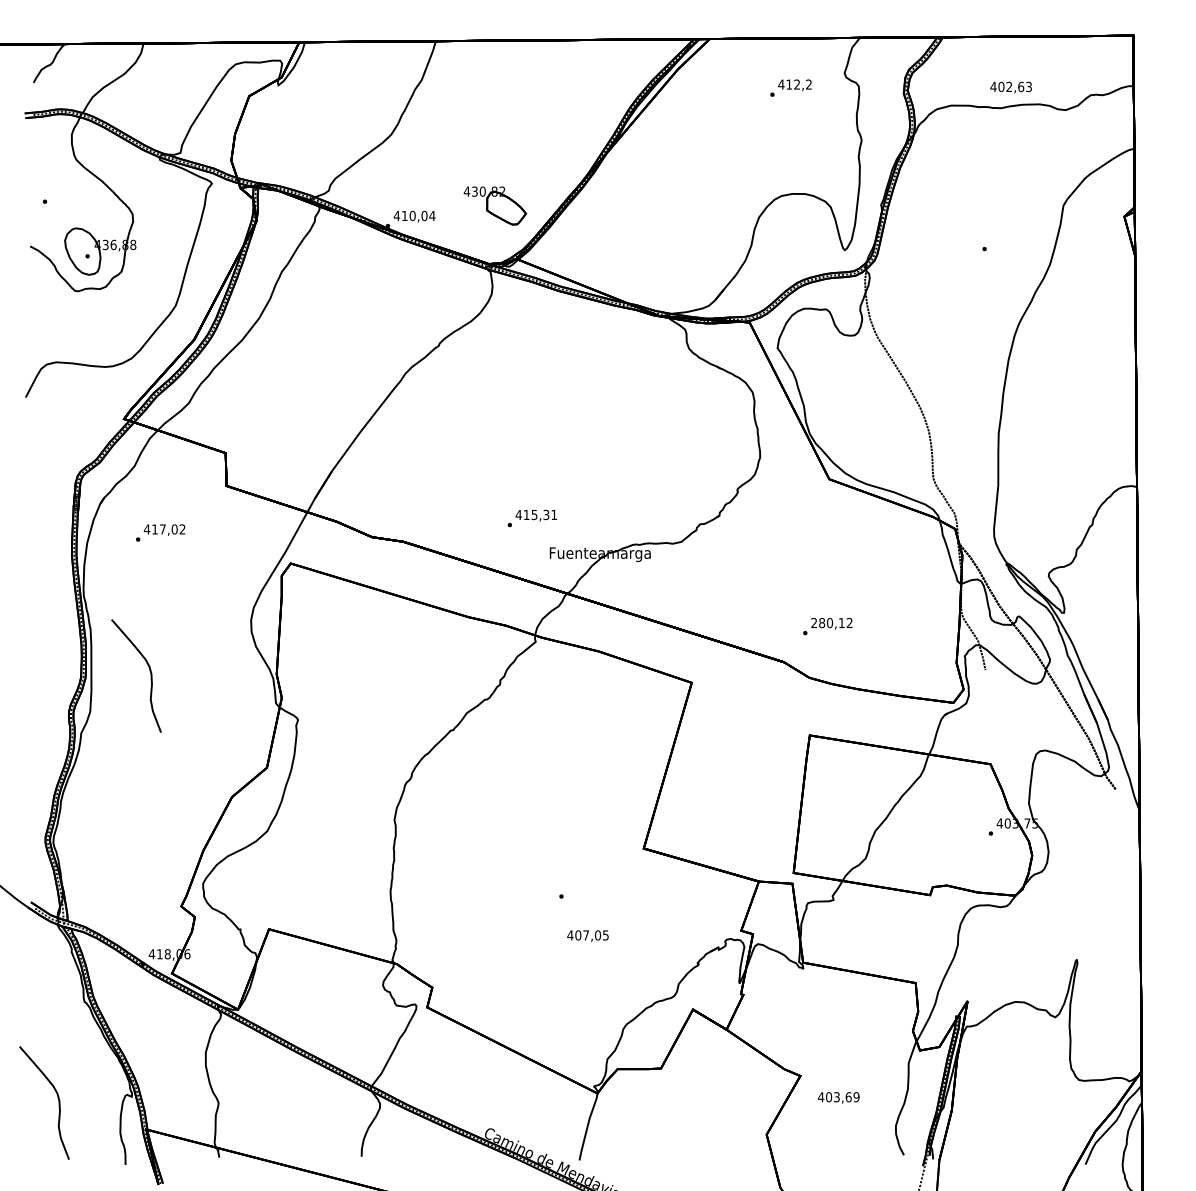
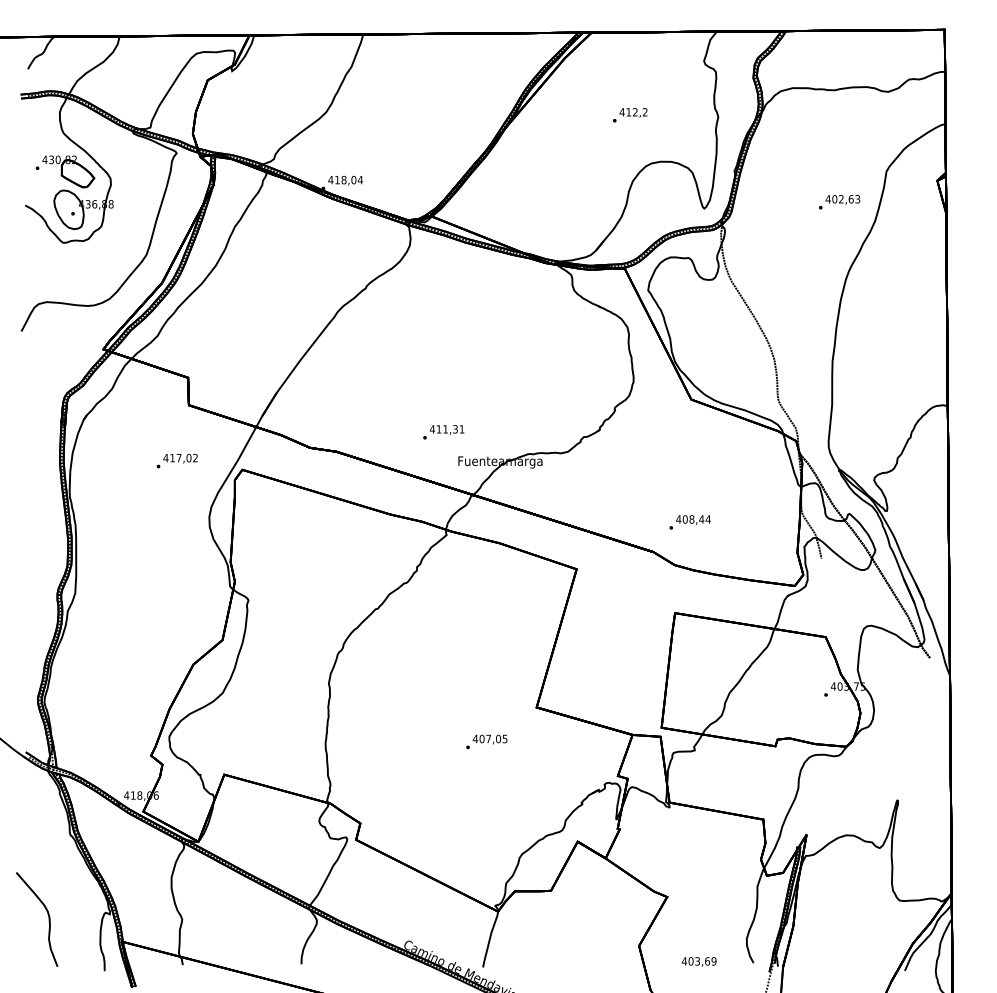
text: (790, 87) -> (629, 114), moved
text: (1010, 87) -> (842, 199), moved
part: (495, 205) -> (68, 171), moved
text: (412, 215) -> (343, 179), 410,04 -> 418,04
text: (534, 515) -> (445, 429), 415,31 -> 411,31
text: (160, 532) -> (177, 460), moved
text: (831, 622) -> (693, 519), 280,12 -> 408,44
curve: (149, 671) -> (124, 559), removed
text: (587, 935) -> (489, 739), moved
text: (838, 1097) -> (698, 961), moved

